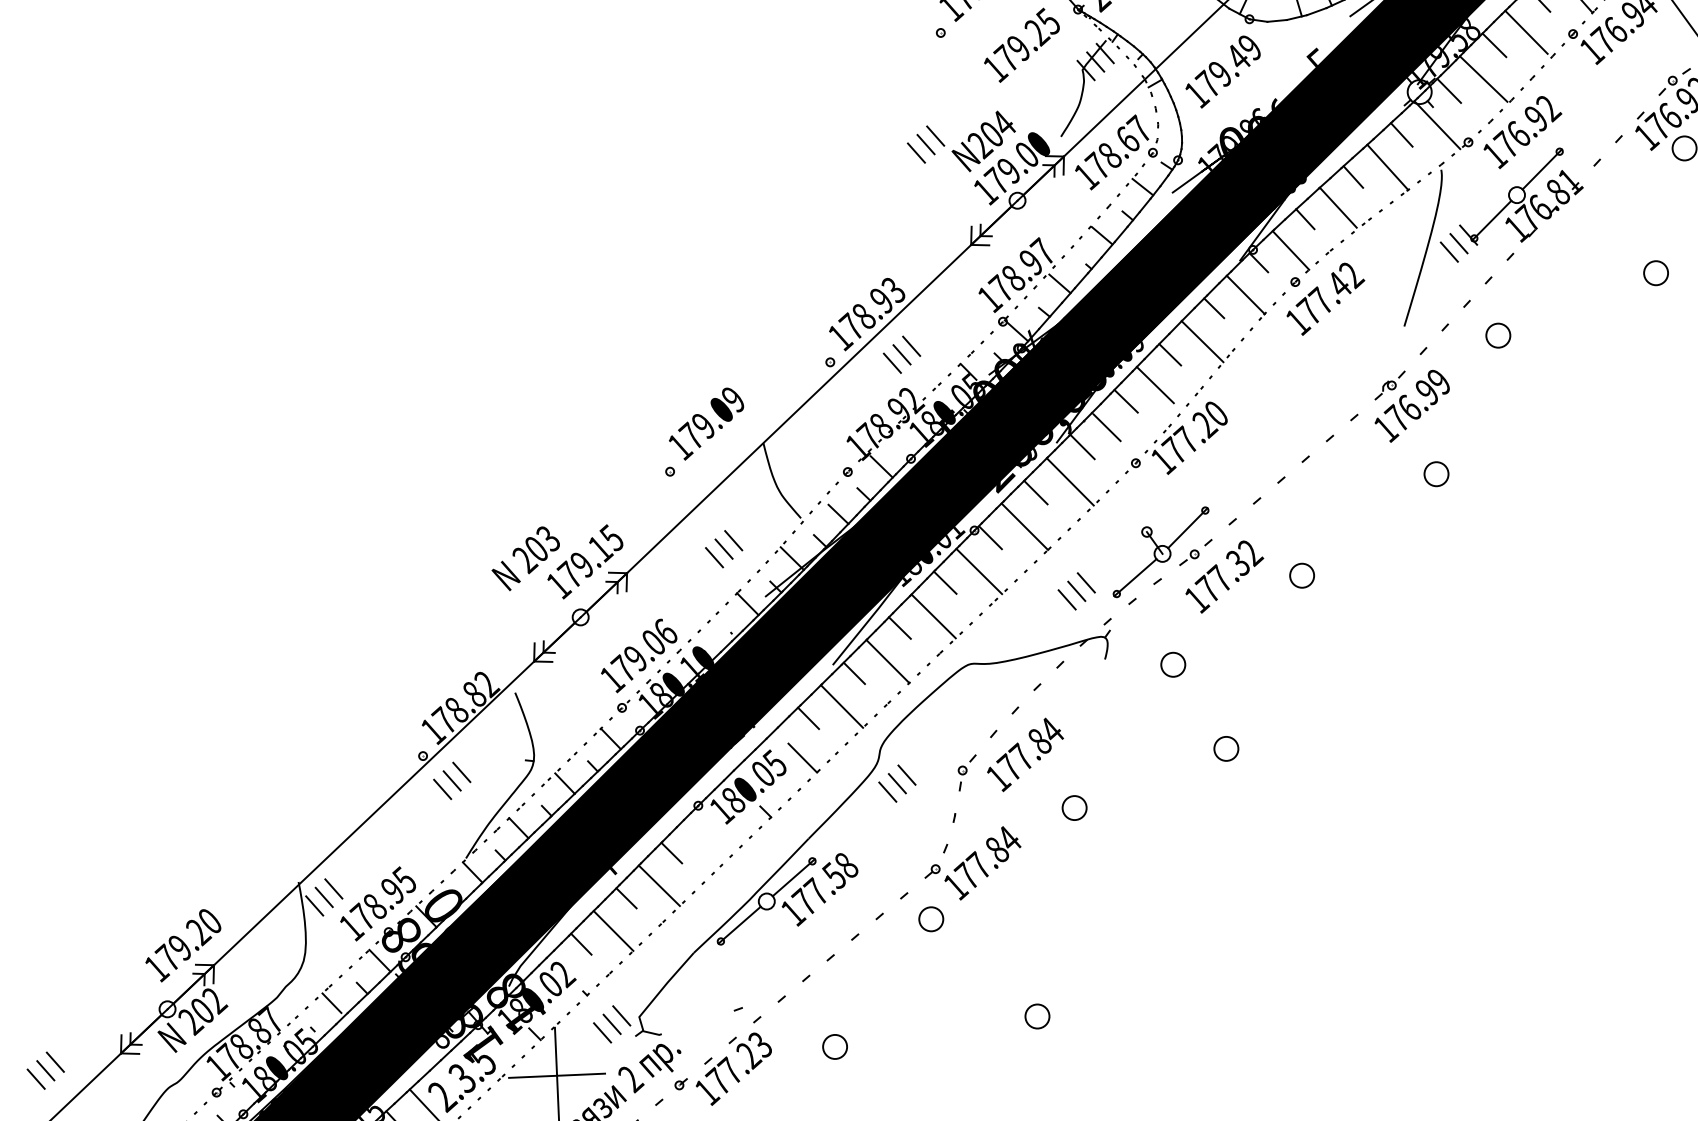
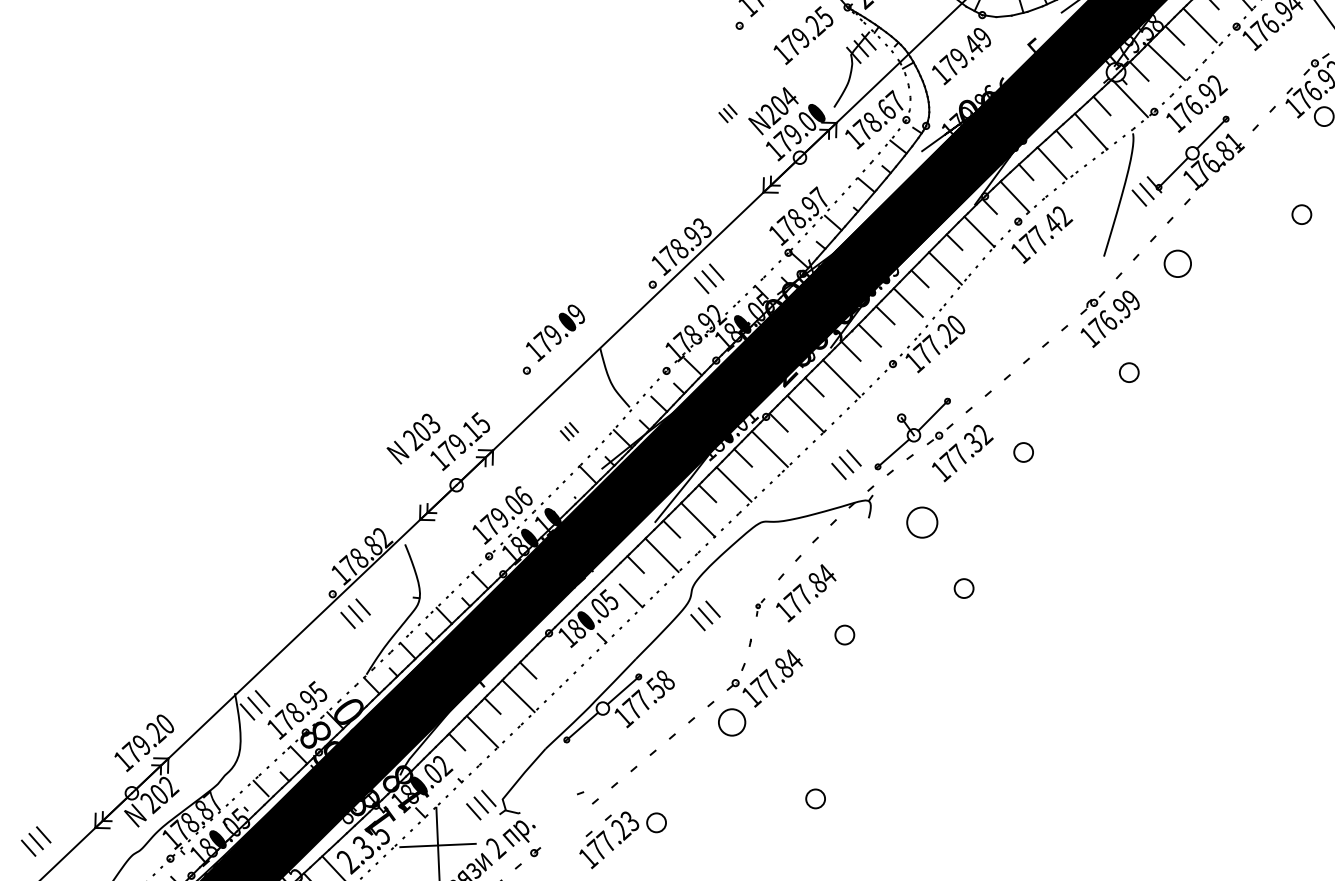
part: (925, 144) -> (727, 113), size x0.6
part: (1498, 335) -> (1178, 263), size x1.4
part: (724, 549) -> (569, 431), size x0.6
part: (1173, 664) -> (922, 522), size x1.6
part: (966, 772) -> (759, 607), size x0.6
part: (931, 919) -> (732, 722), size x1.4
part: (733, 1068) -> (608, 839), moved

